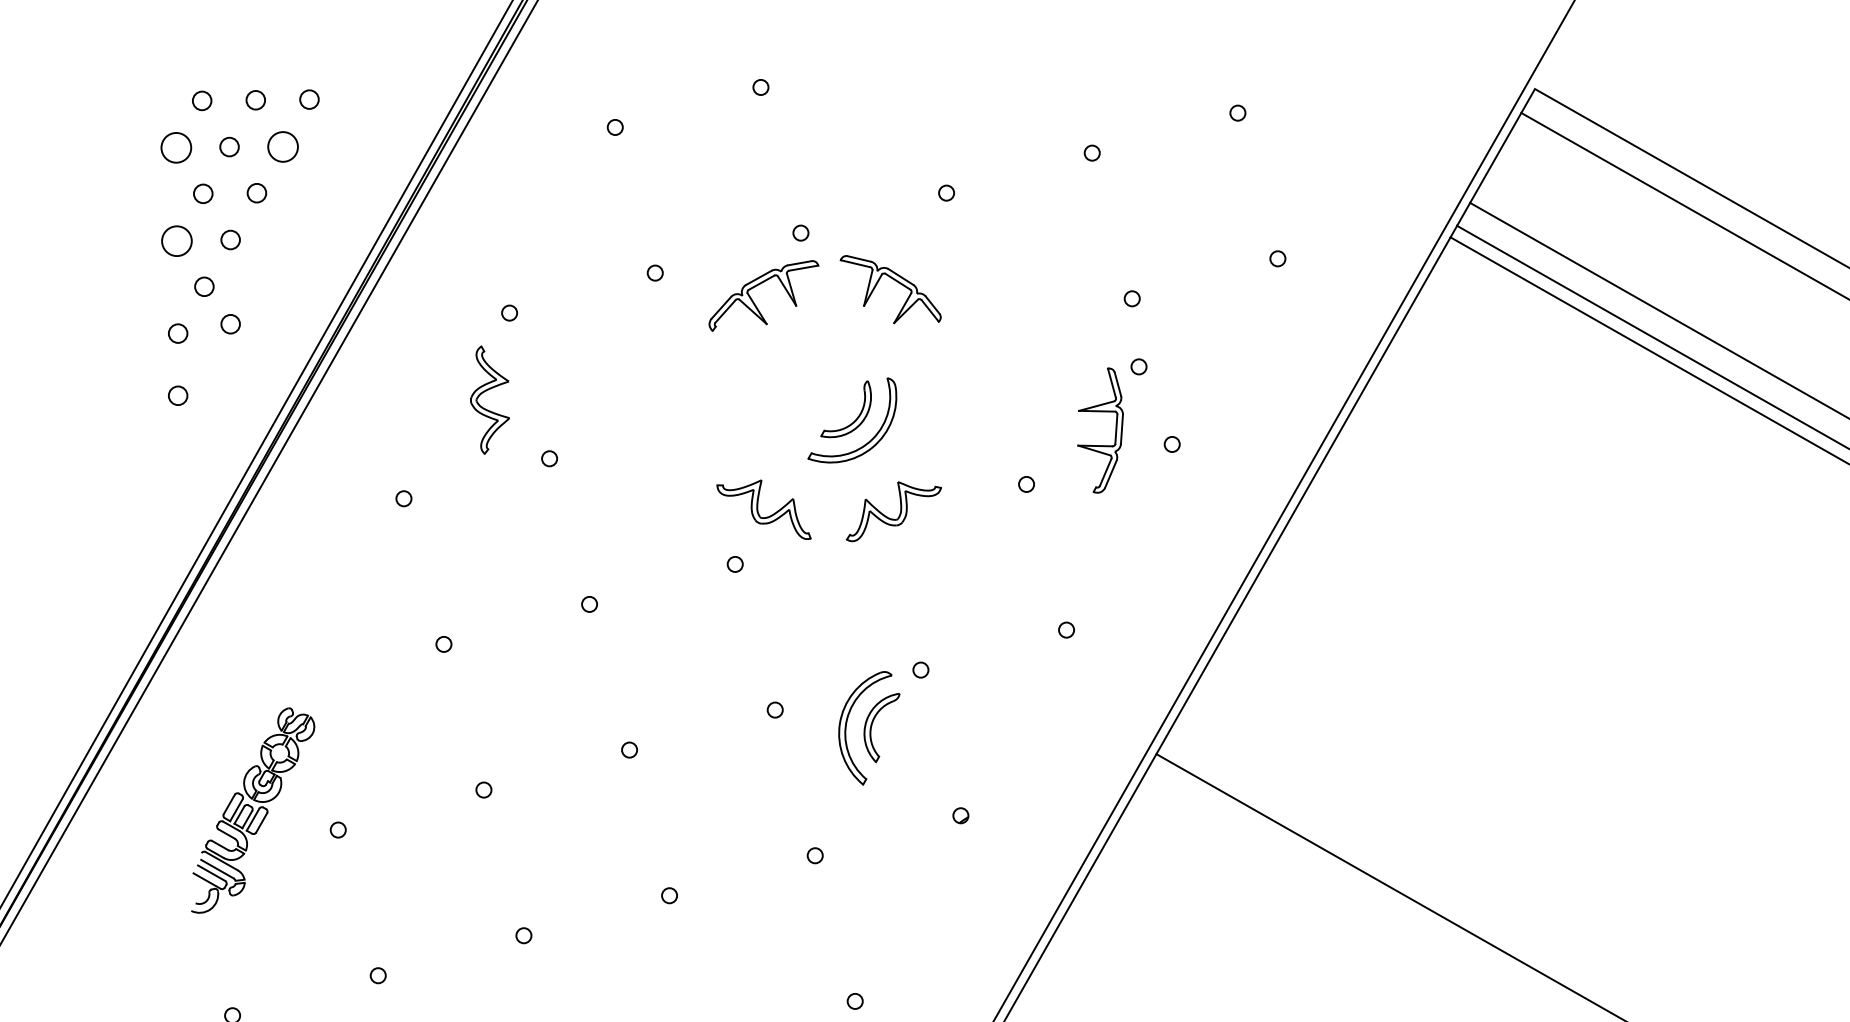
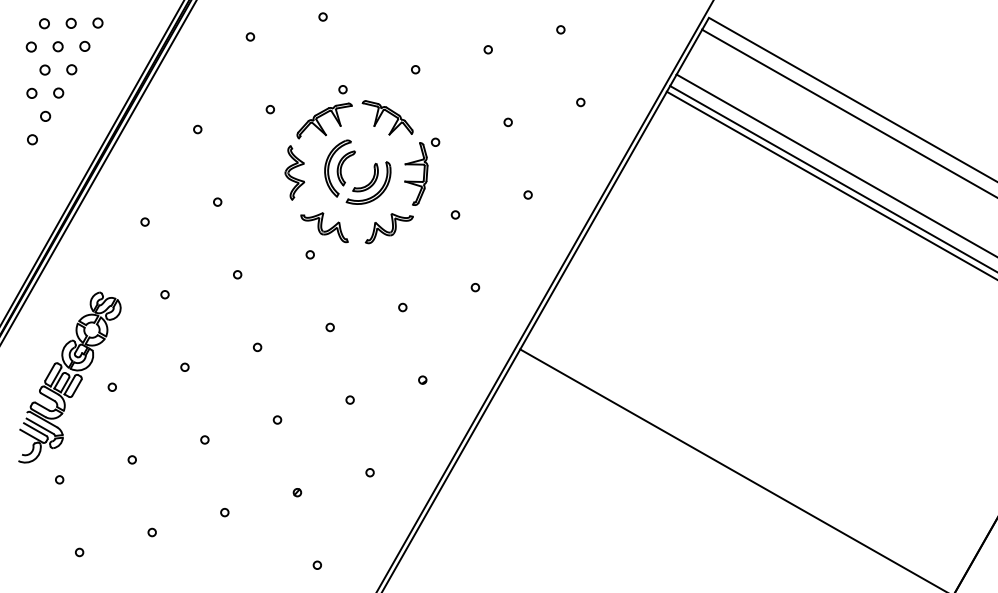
circle: (282, 144) -> (84, 45), size x0.62
circle: (174, 146) -> (30, 46), size x0.62
circle: (176, 238) -> (31, 92), size x0.62
circle: (230, 323) -> (58, 134), removed
circle: (178, 395) -> (32, 170), removed
part: (489, 399) -> (294, 172), moved
part: (1112, 425) -> (422, 171), moved
part: (868, 728) -> (339, 168), moved
part: (252, 810) -> (69, 377), size x1.67

